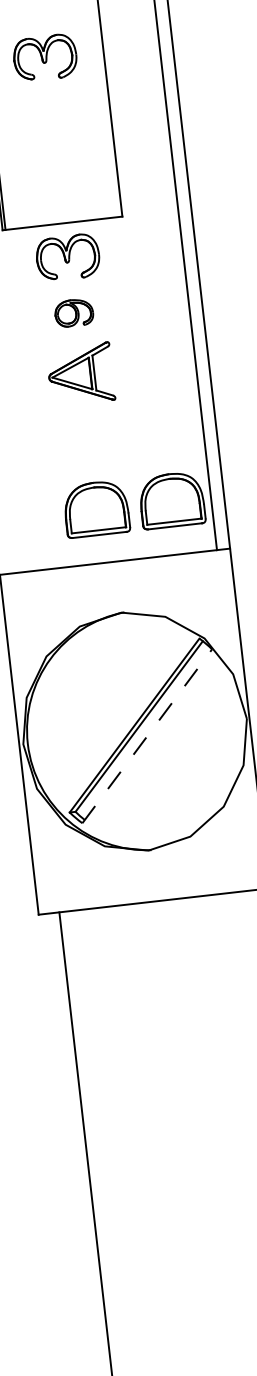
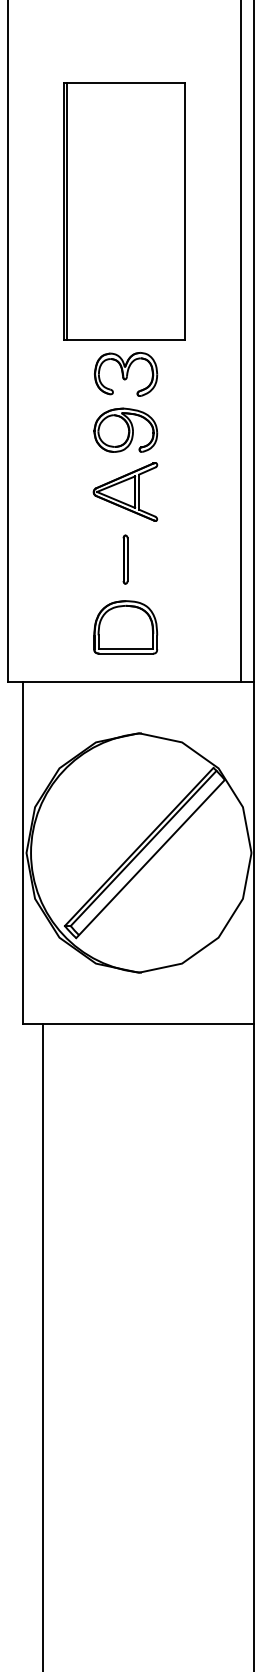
part: (45, 57) -> (126, 173), removed
part: (73, 312) -> (125, 429), size x1.67
part: (88, 441) -> (125, 559), added
part: (171, 500) -> (201, 627), removed
line: (147, 735) -> (150, 858), dashed -> solid

